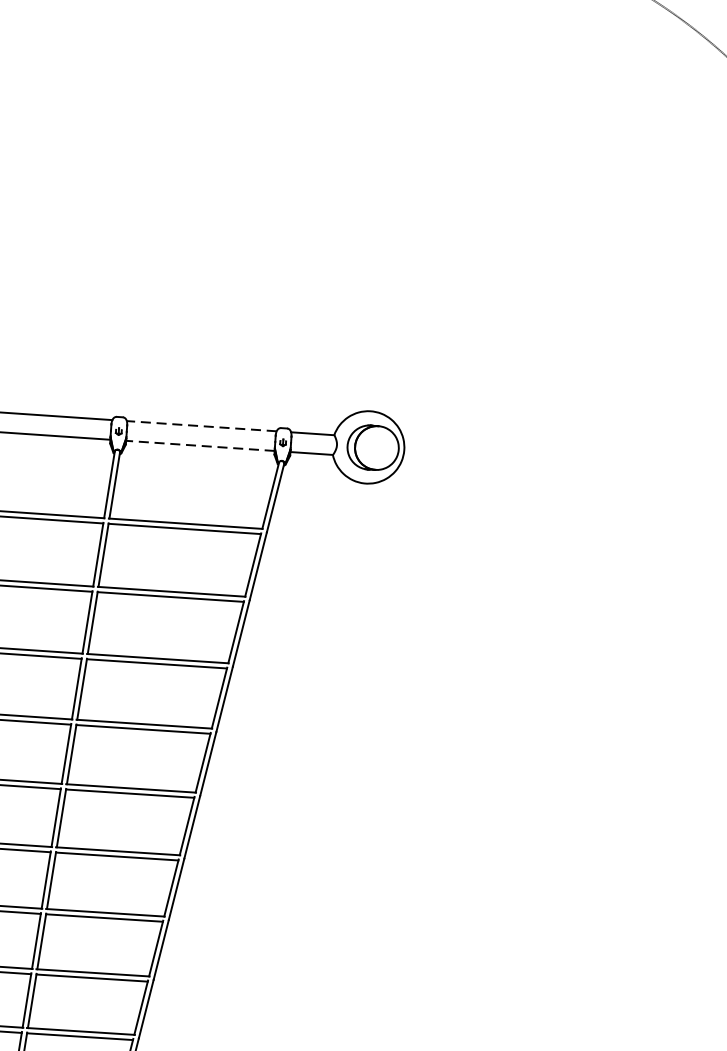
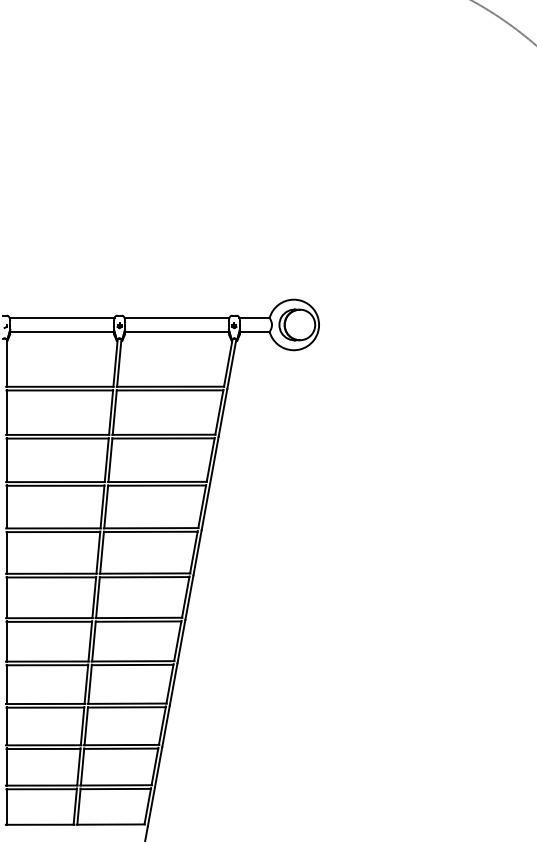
line: (201, 426) -> (176, 318), dashed -> solid
line: (199, 445) -> (176, 331), dashed -> solid

